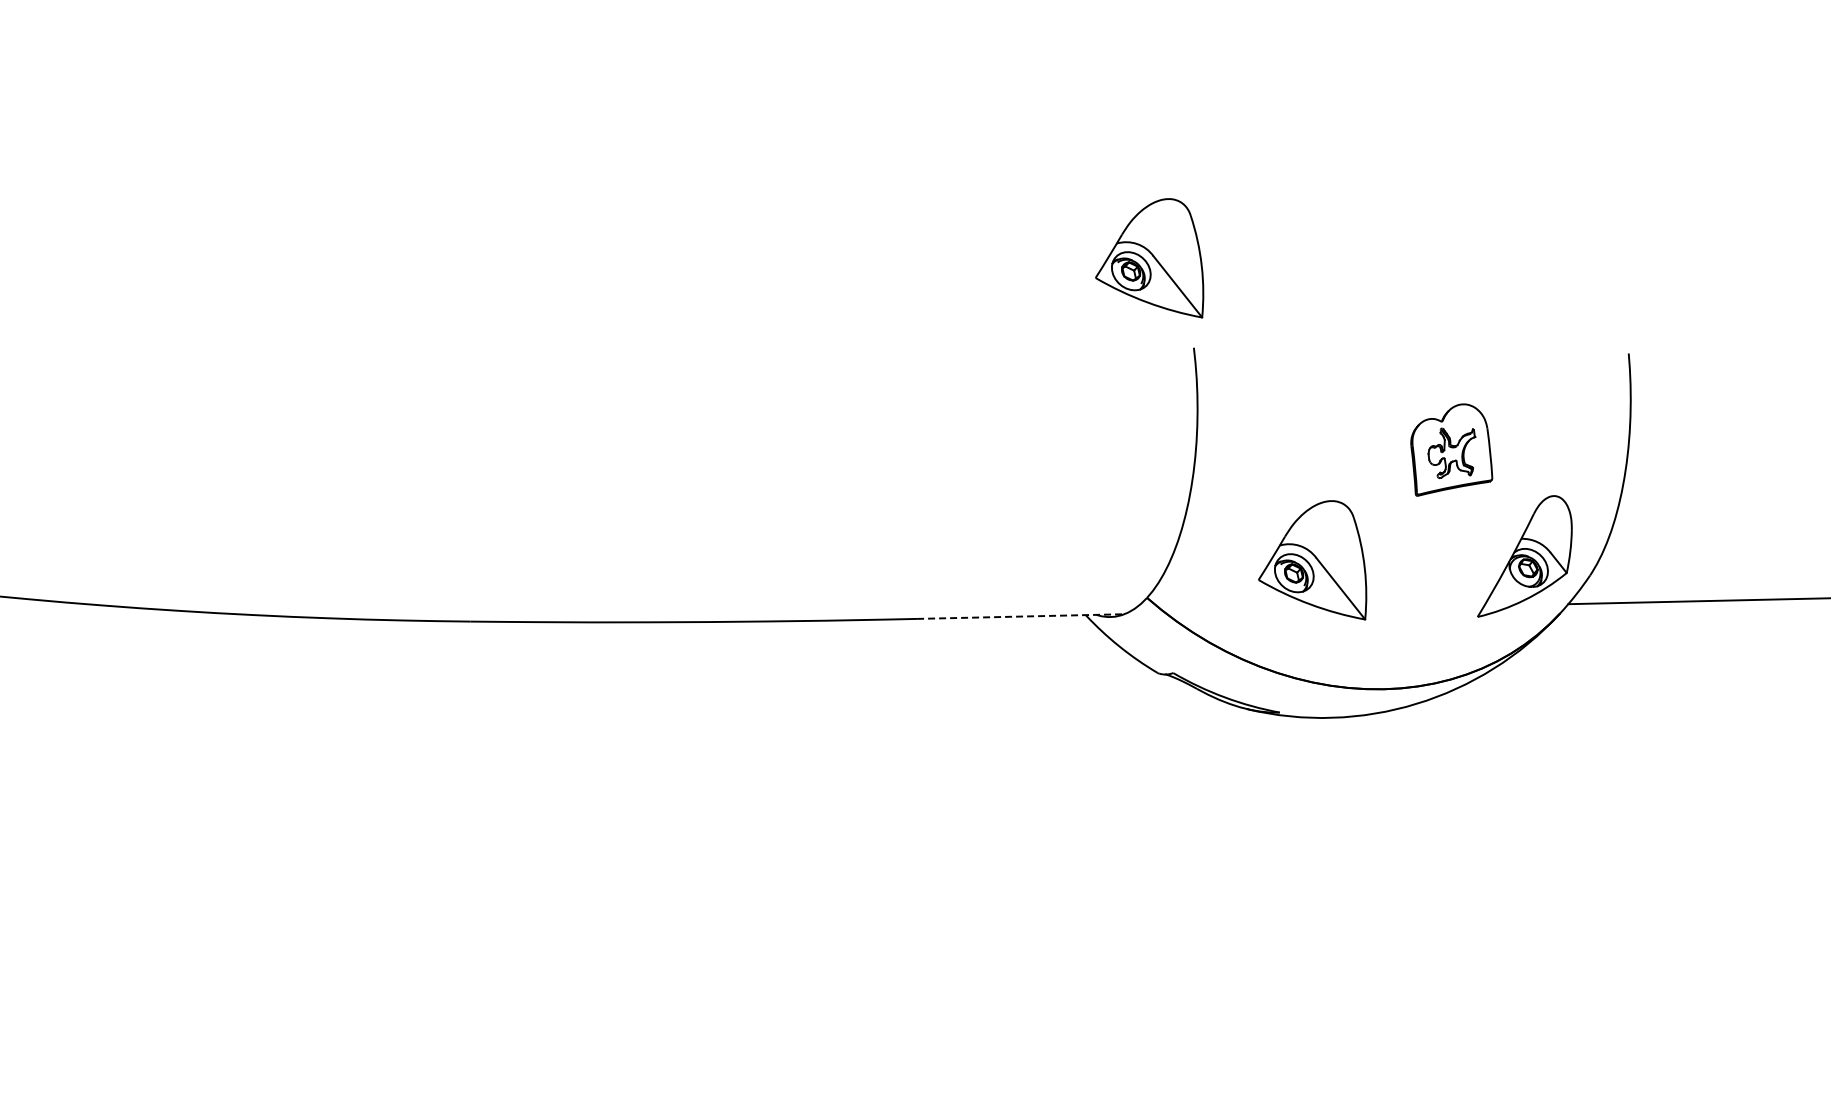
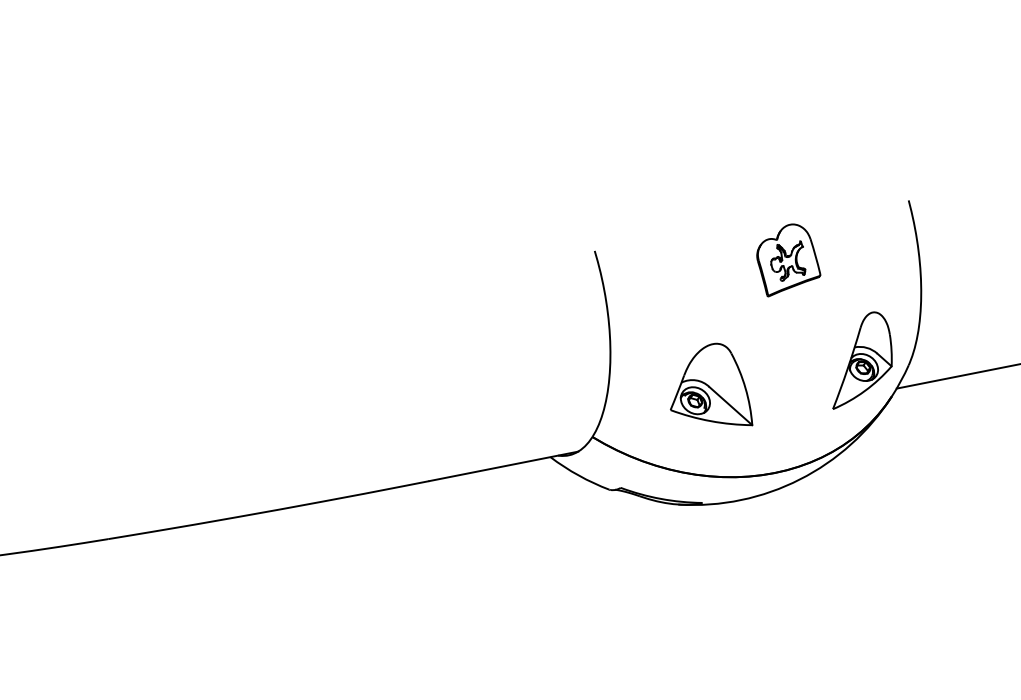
part: (1149, 258) -> (551, 192), removed
part: (1451, 449) -> (787, 258), moved
line: (1020, 616) -> (503, 466), dashed -> solid

